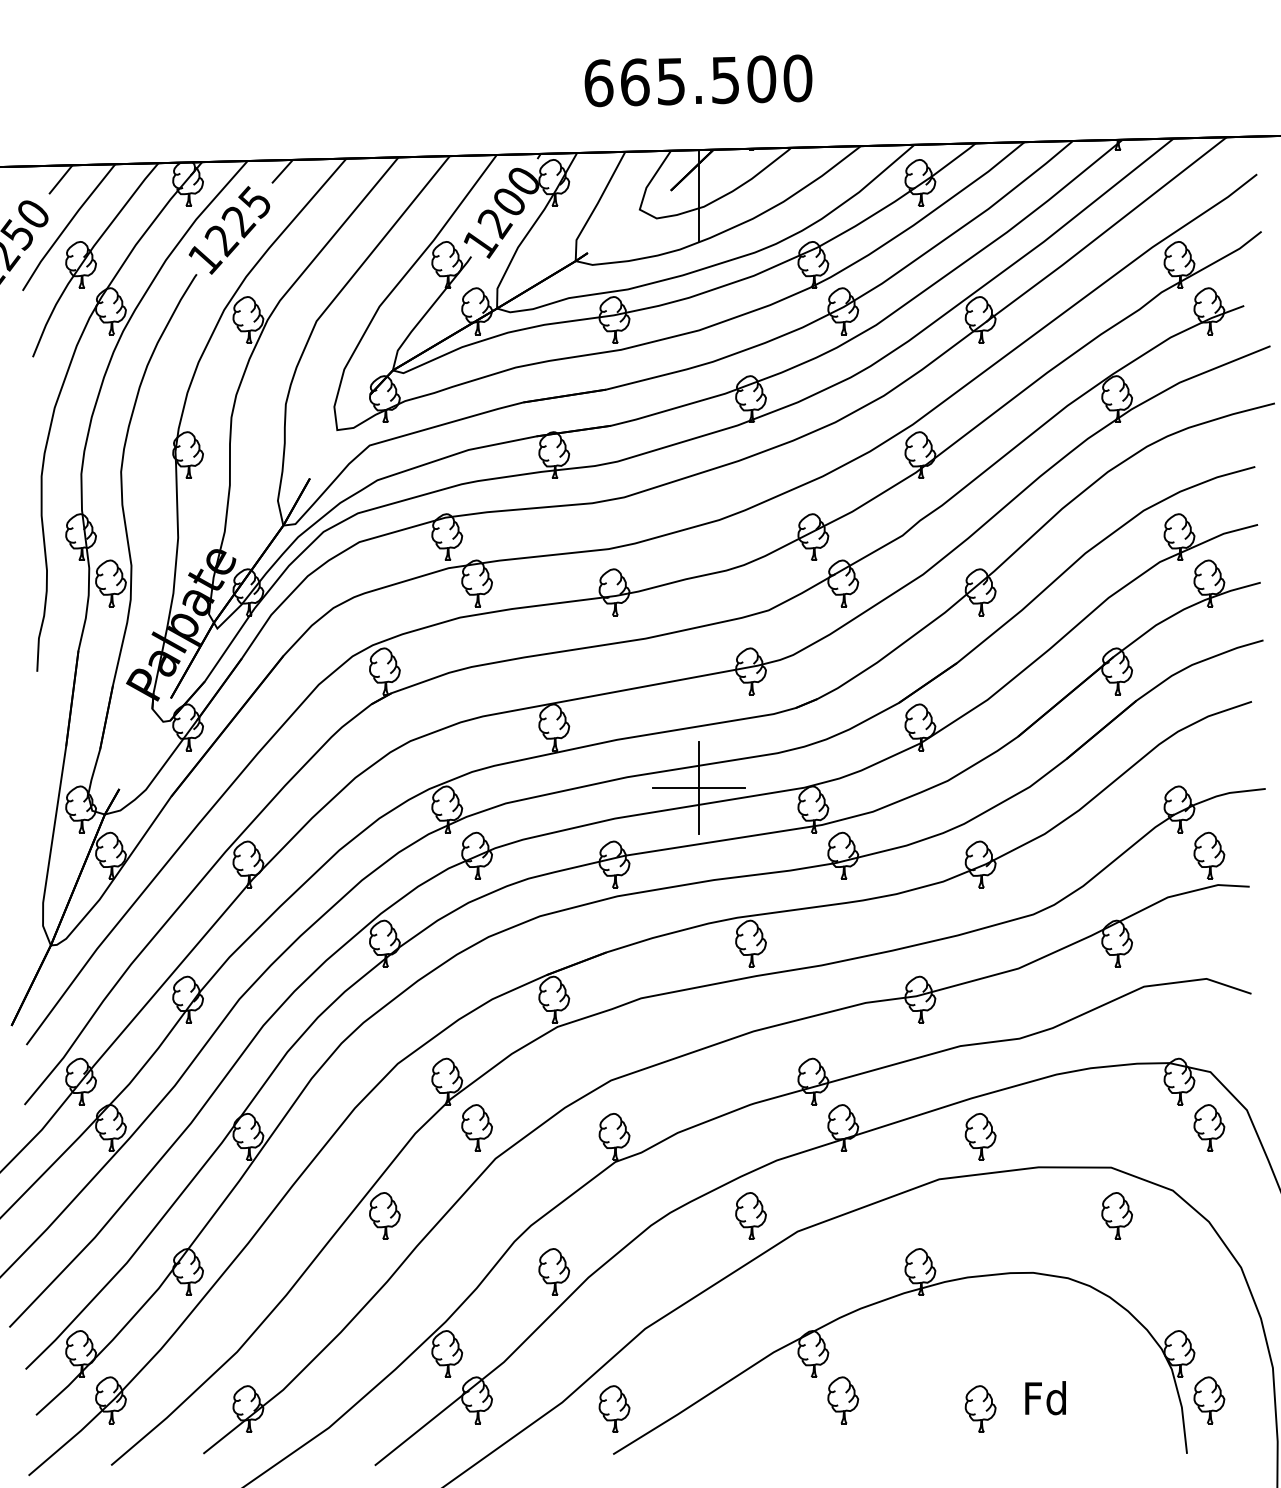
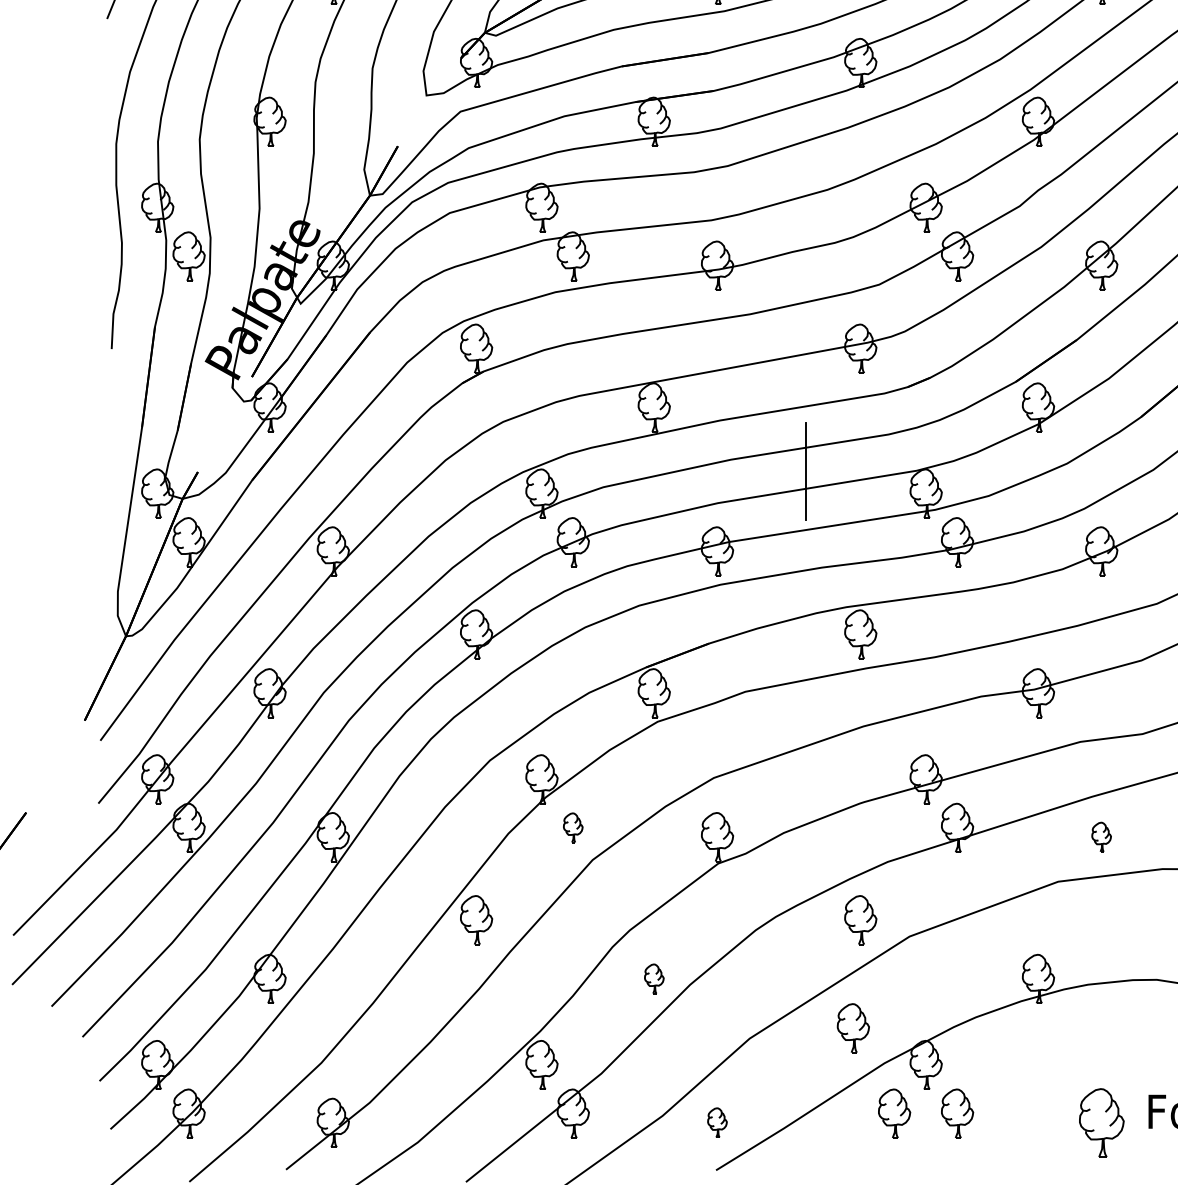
line: (699, 788) -> (806, 471), removed
part: (476, 1127) -> (572, 827), size x0.6
part: (980, 1136) -> (1101, 836), size x0.6
part: (554, 1271) -> (654, 978), size x0.6
part: (743, 1318) -> (852, 1027), added
part: (783, 1400) -> (894, 1113), added
part: (614, 1408) -> (717, 1122), size x0.6
part: (980, 1408) -> (1101, 1122), size x1.4

